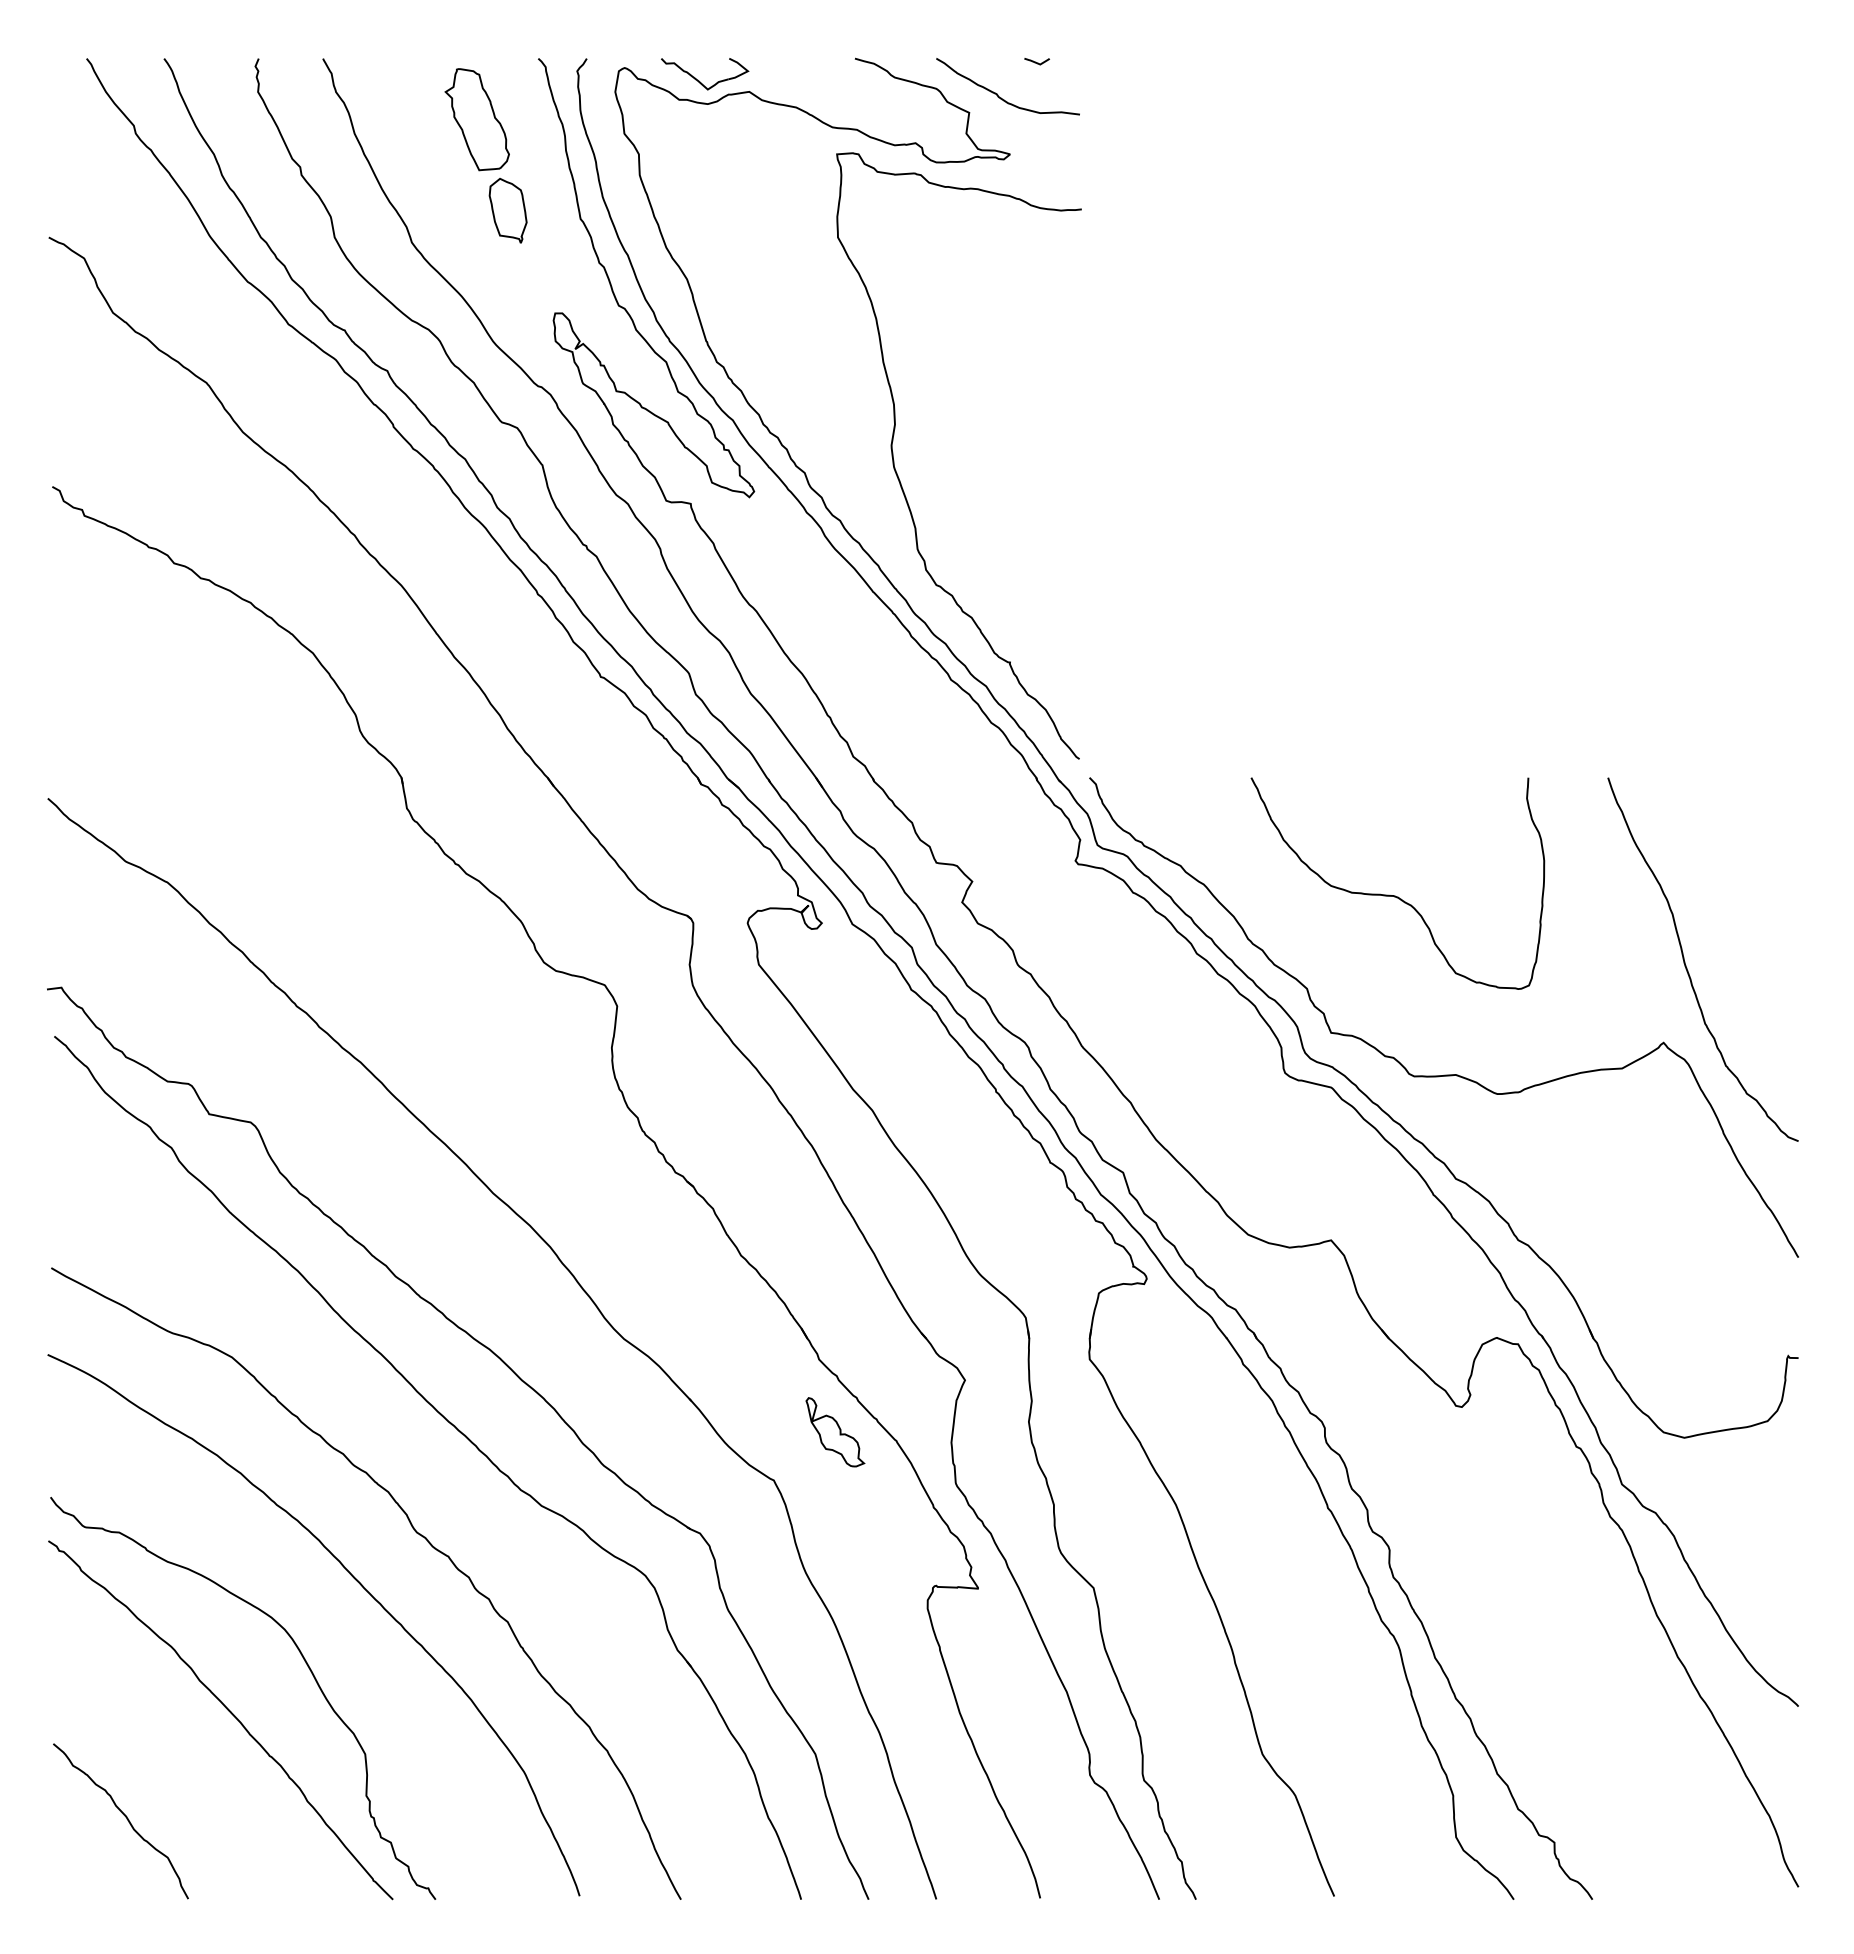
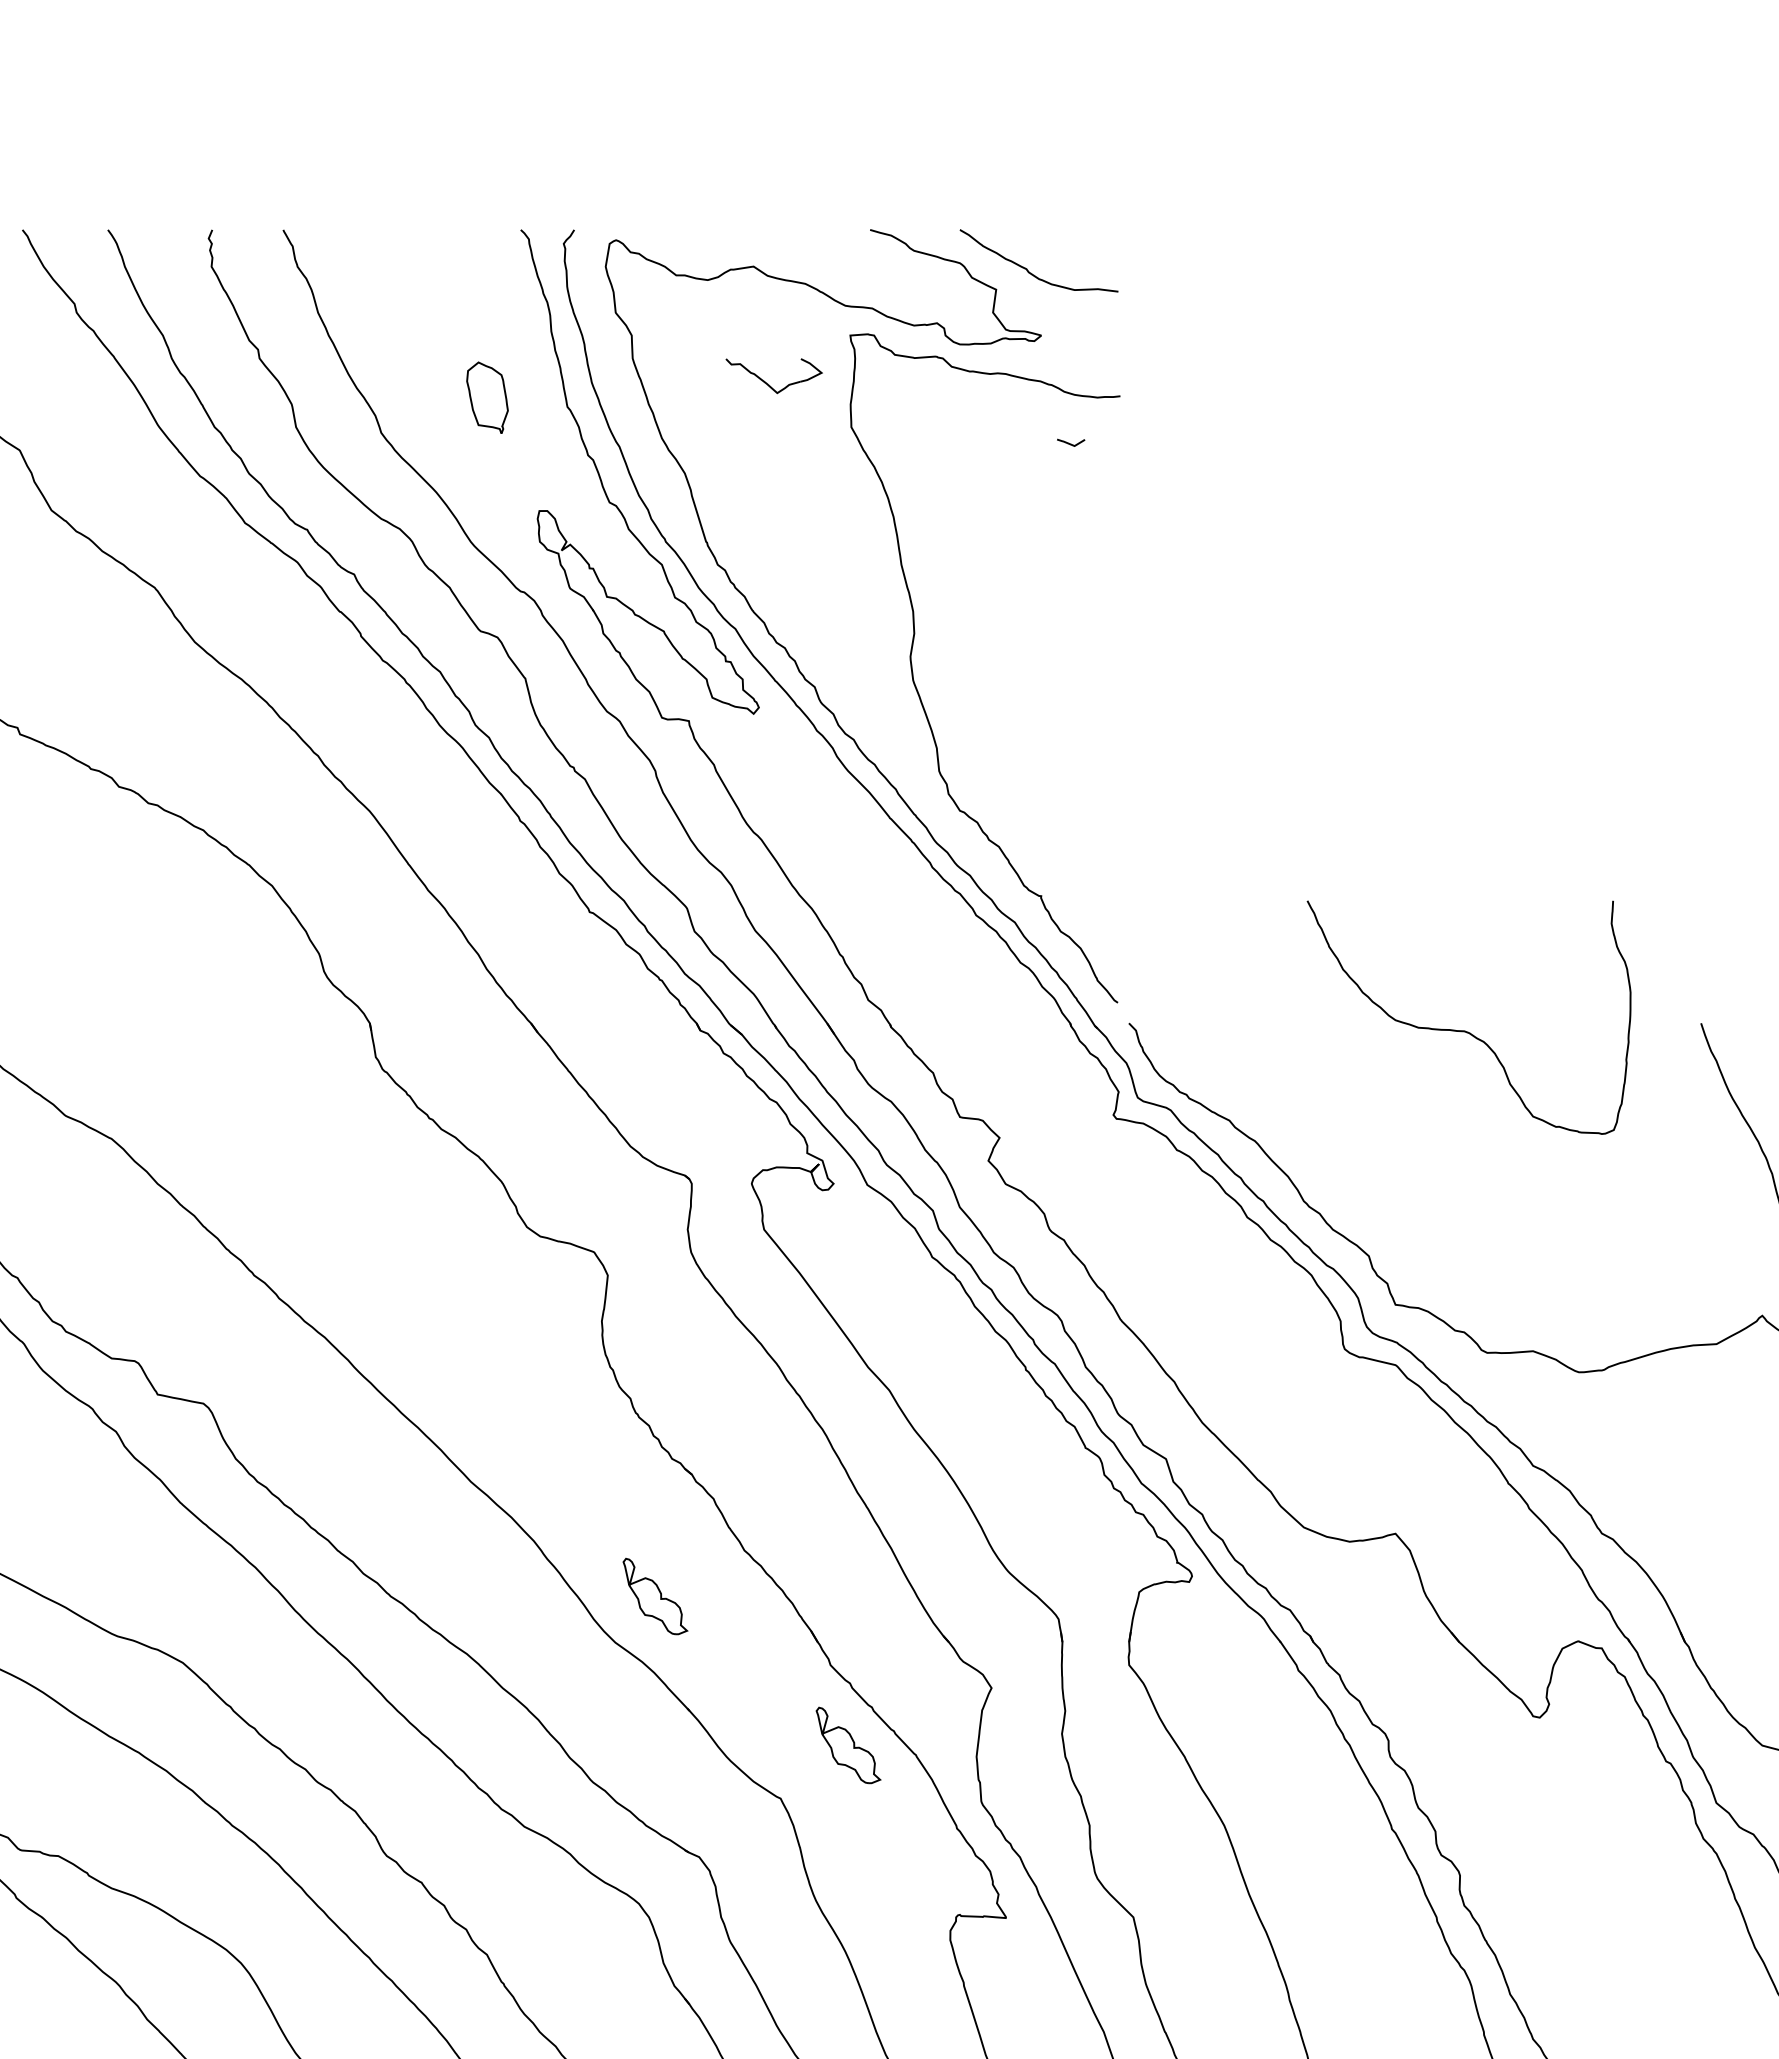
curve: (1035, 61) -> (1069, 442), moved
part: (699, 80) -> (768, 383), moved
part: (476, 119) -> (452, 297), removed
curve: (1395, 895) -> (1466, 1030), moved
part: (660, 1297) -> (655, 1596), added

